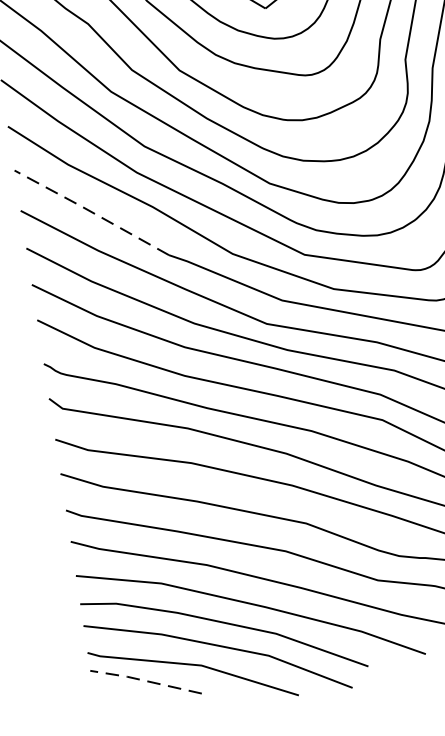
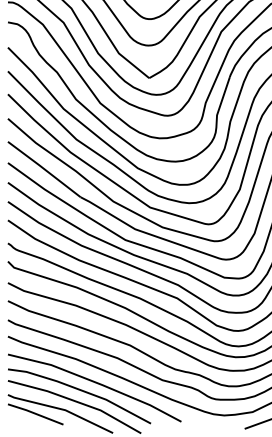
line: (89, 211) -> (43, 168), dashed -> solid
line: (143, 680) -> (34, 413), dashed -> solid

